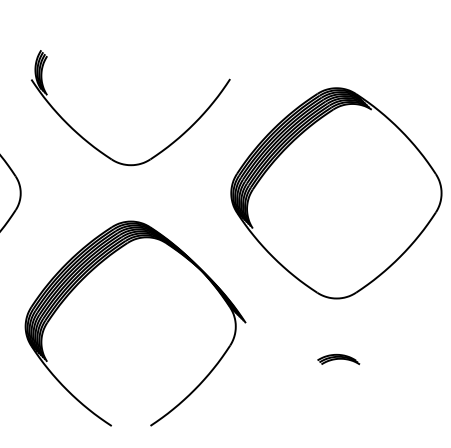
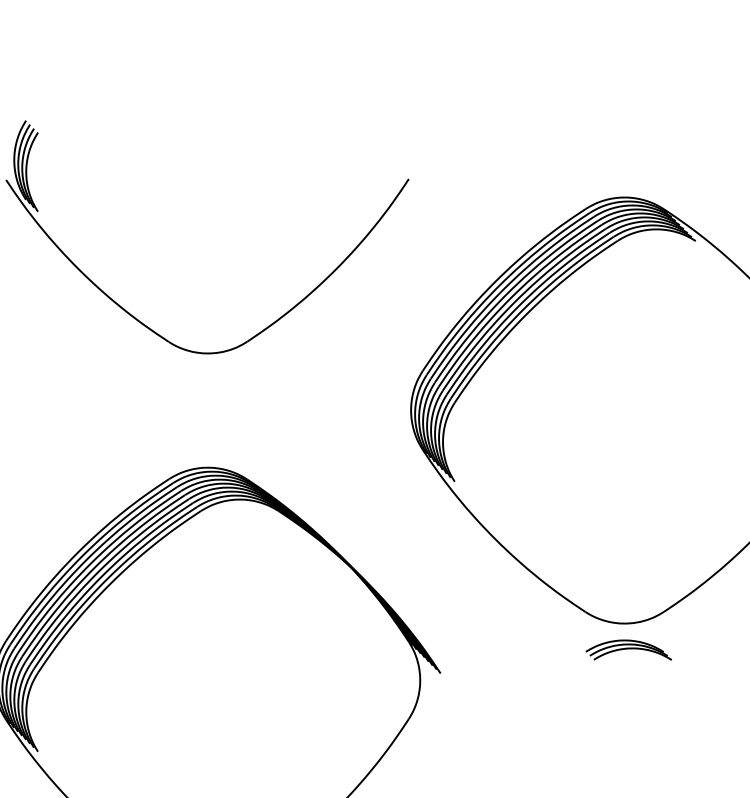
part: (338, 359) -> (628, 649), moved

